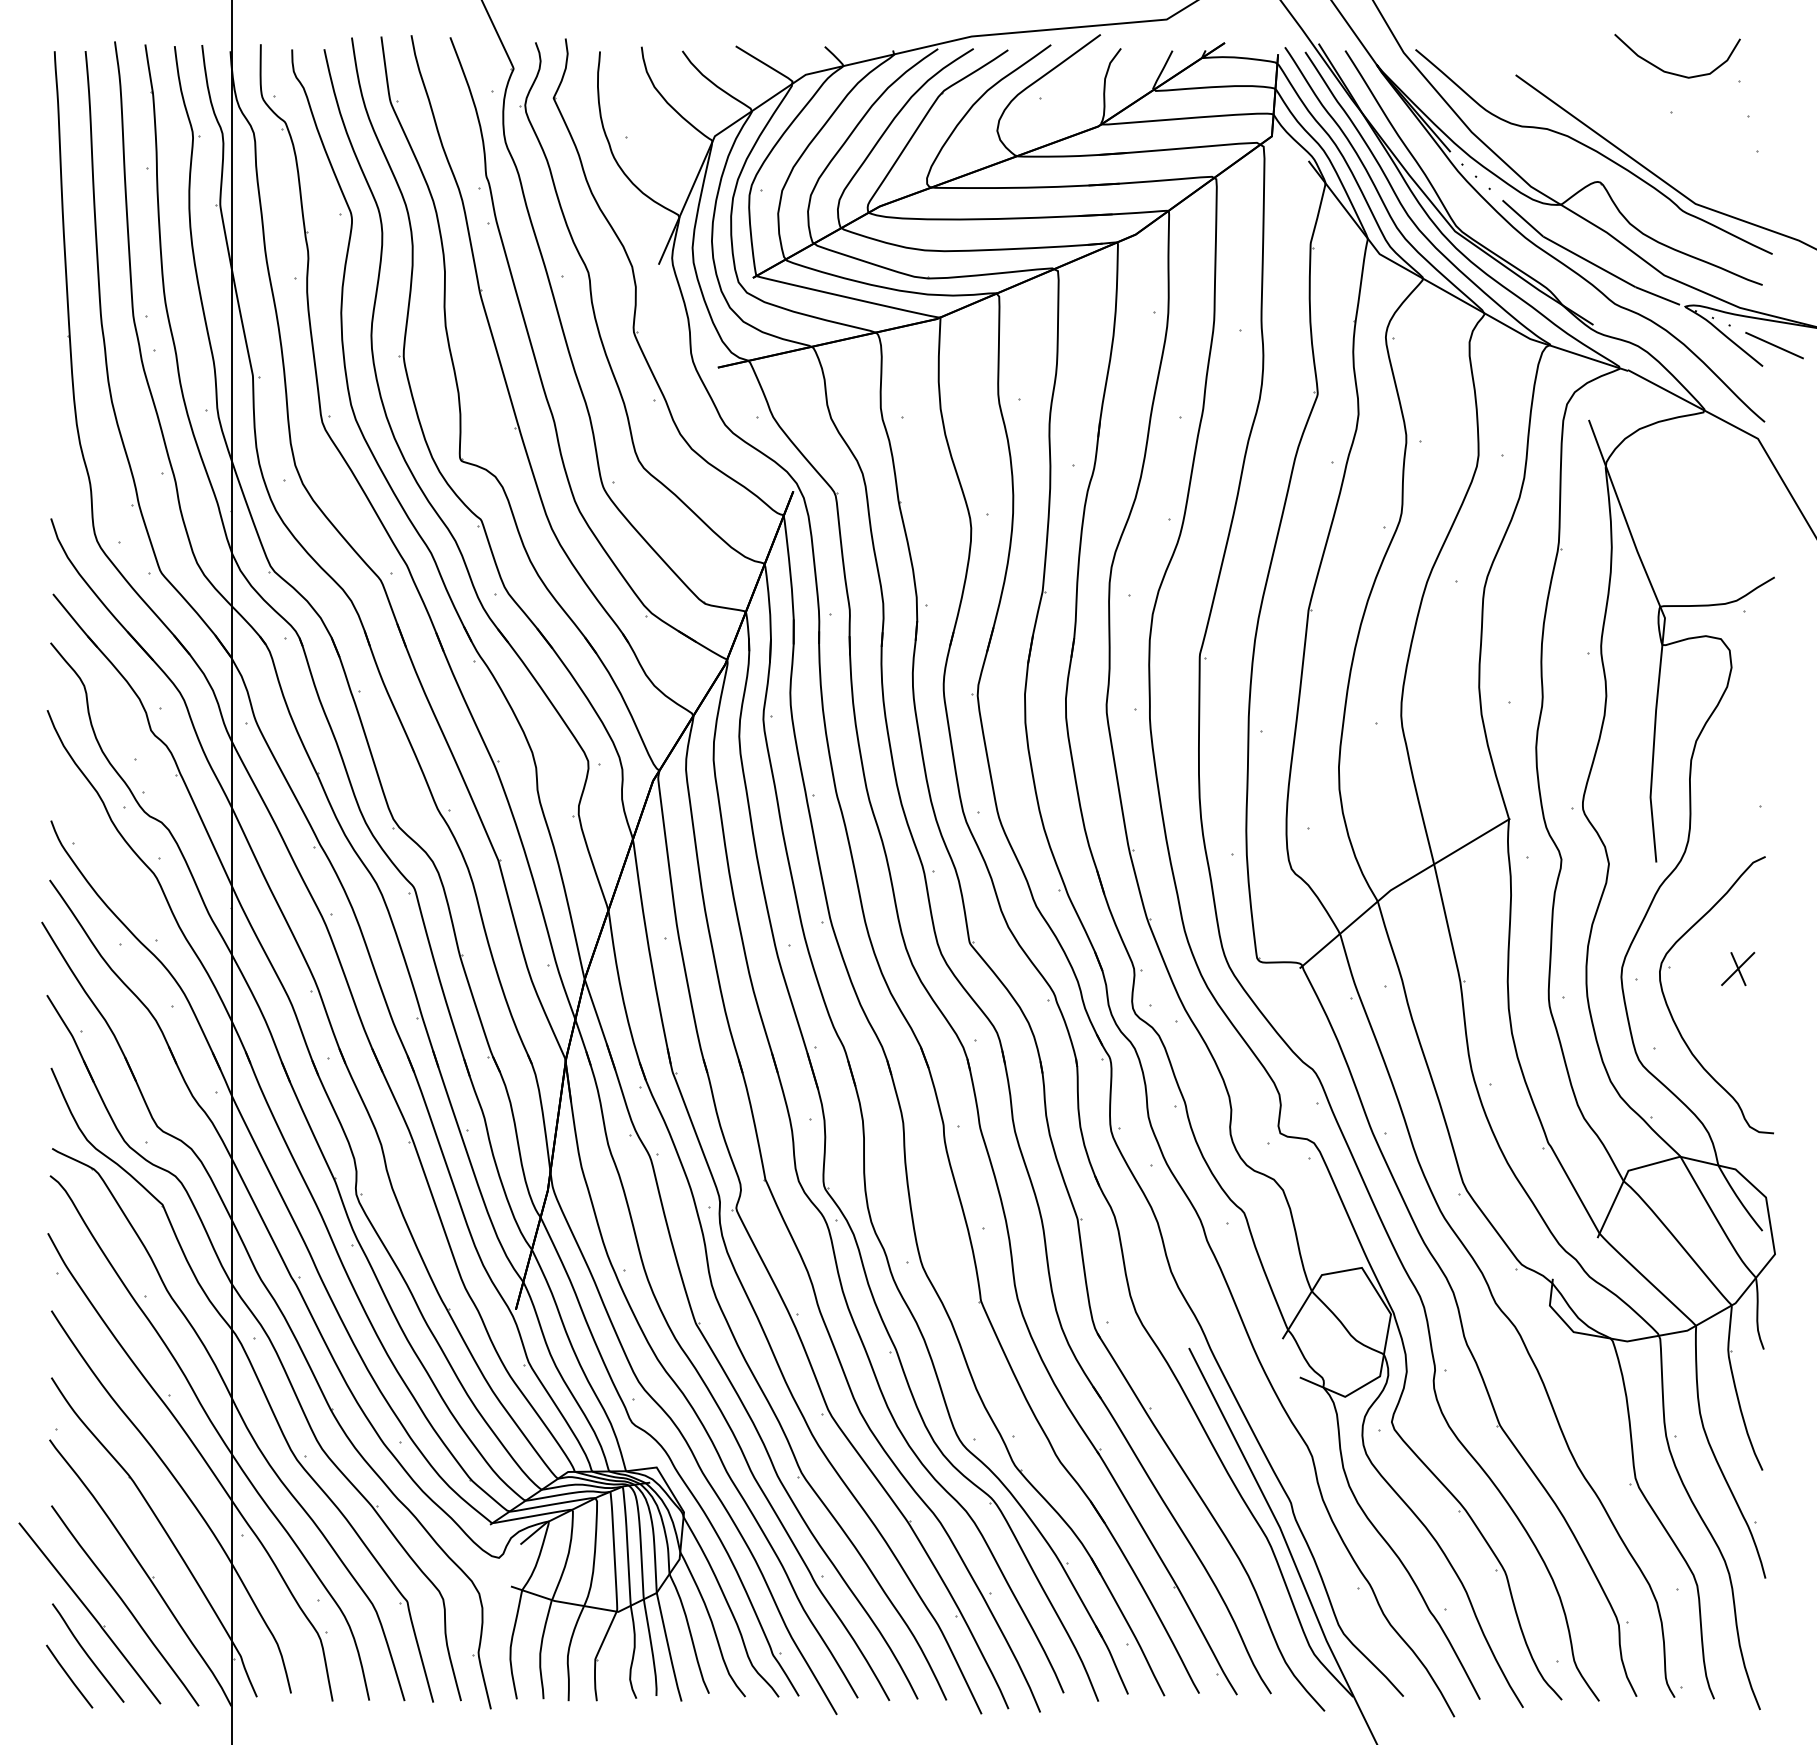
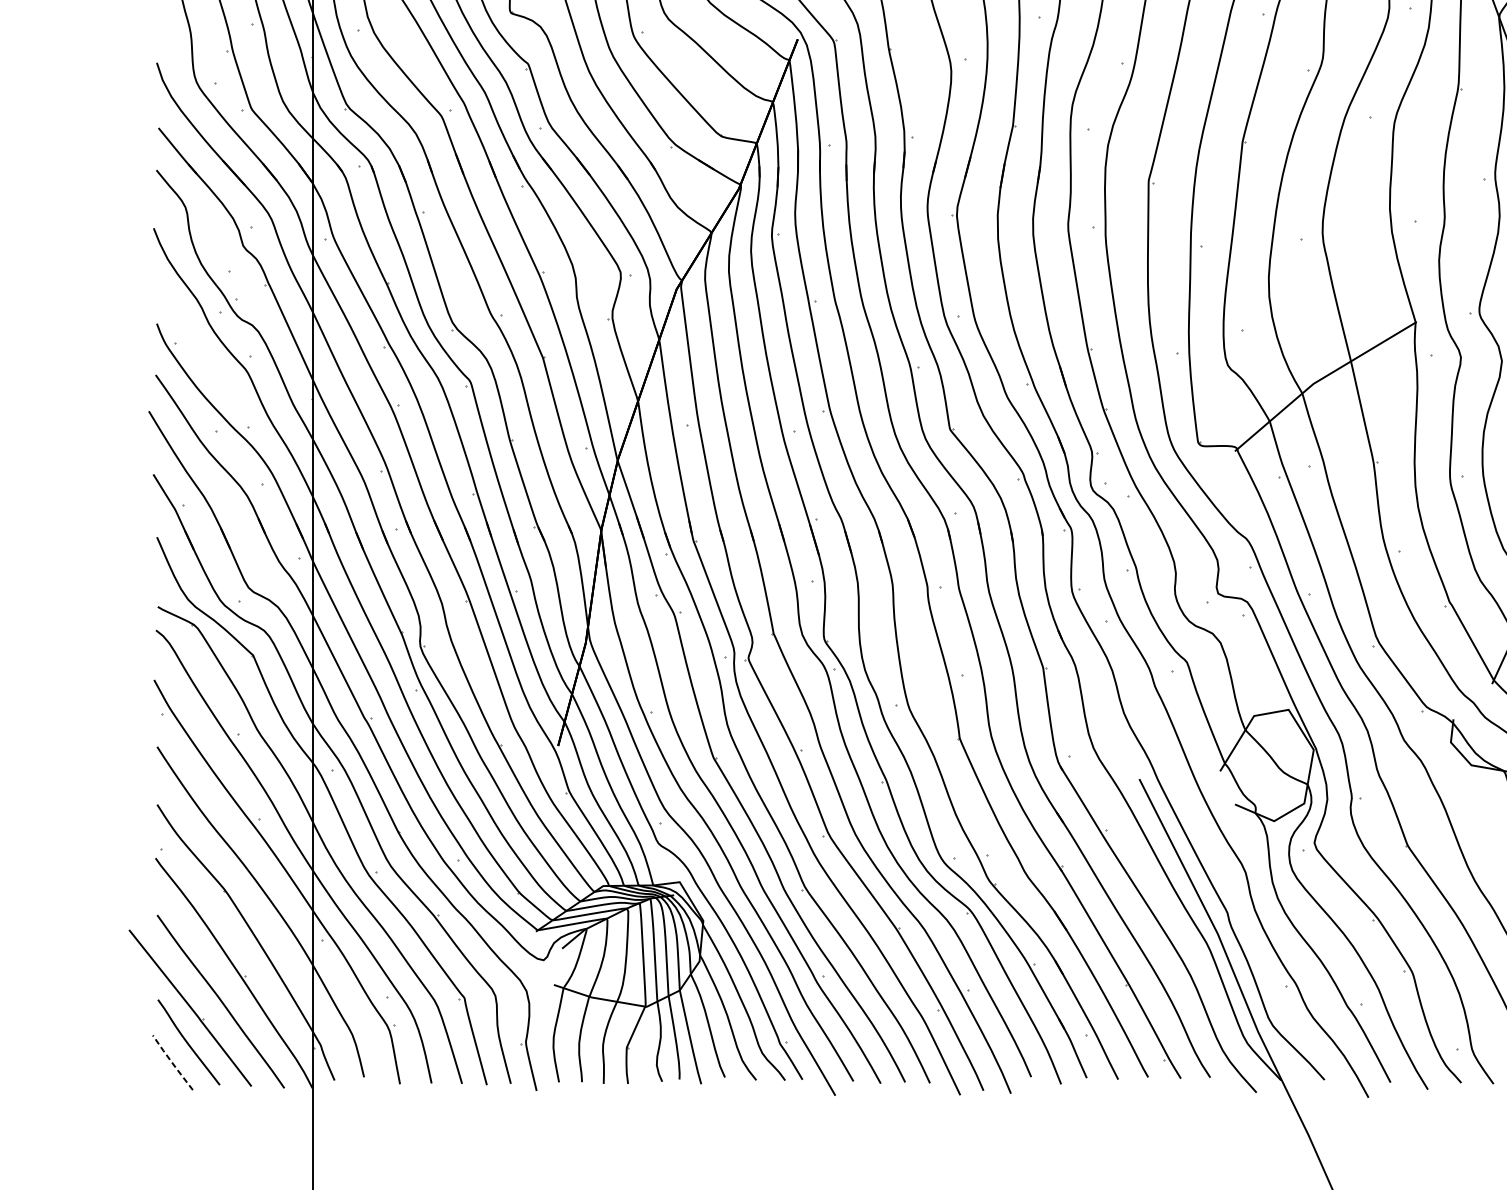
line: (69, 1676) -> (172, 1062), solid -> dashed

